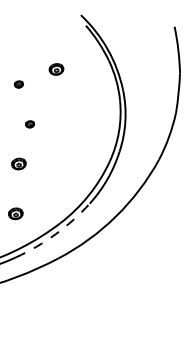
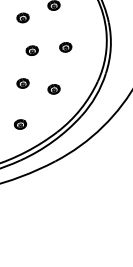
part: (18, 84) -> (22, 17), size x1.67
part: (70, 119) -> (65, 46), added
part: (29, 124) -> (31, 50), size x1.67
part: (56, 170) -> (54, 88), added
arc: (55, 234) -> (53, 141), dashed -> solid

